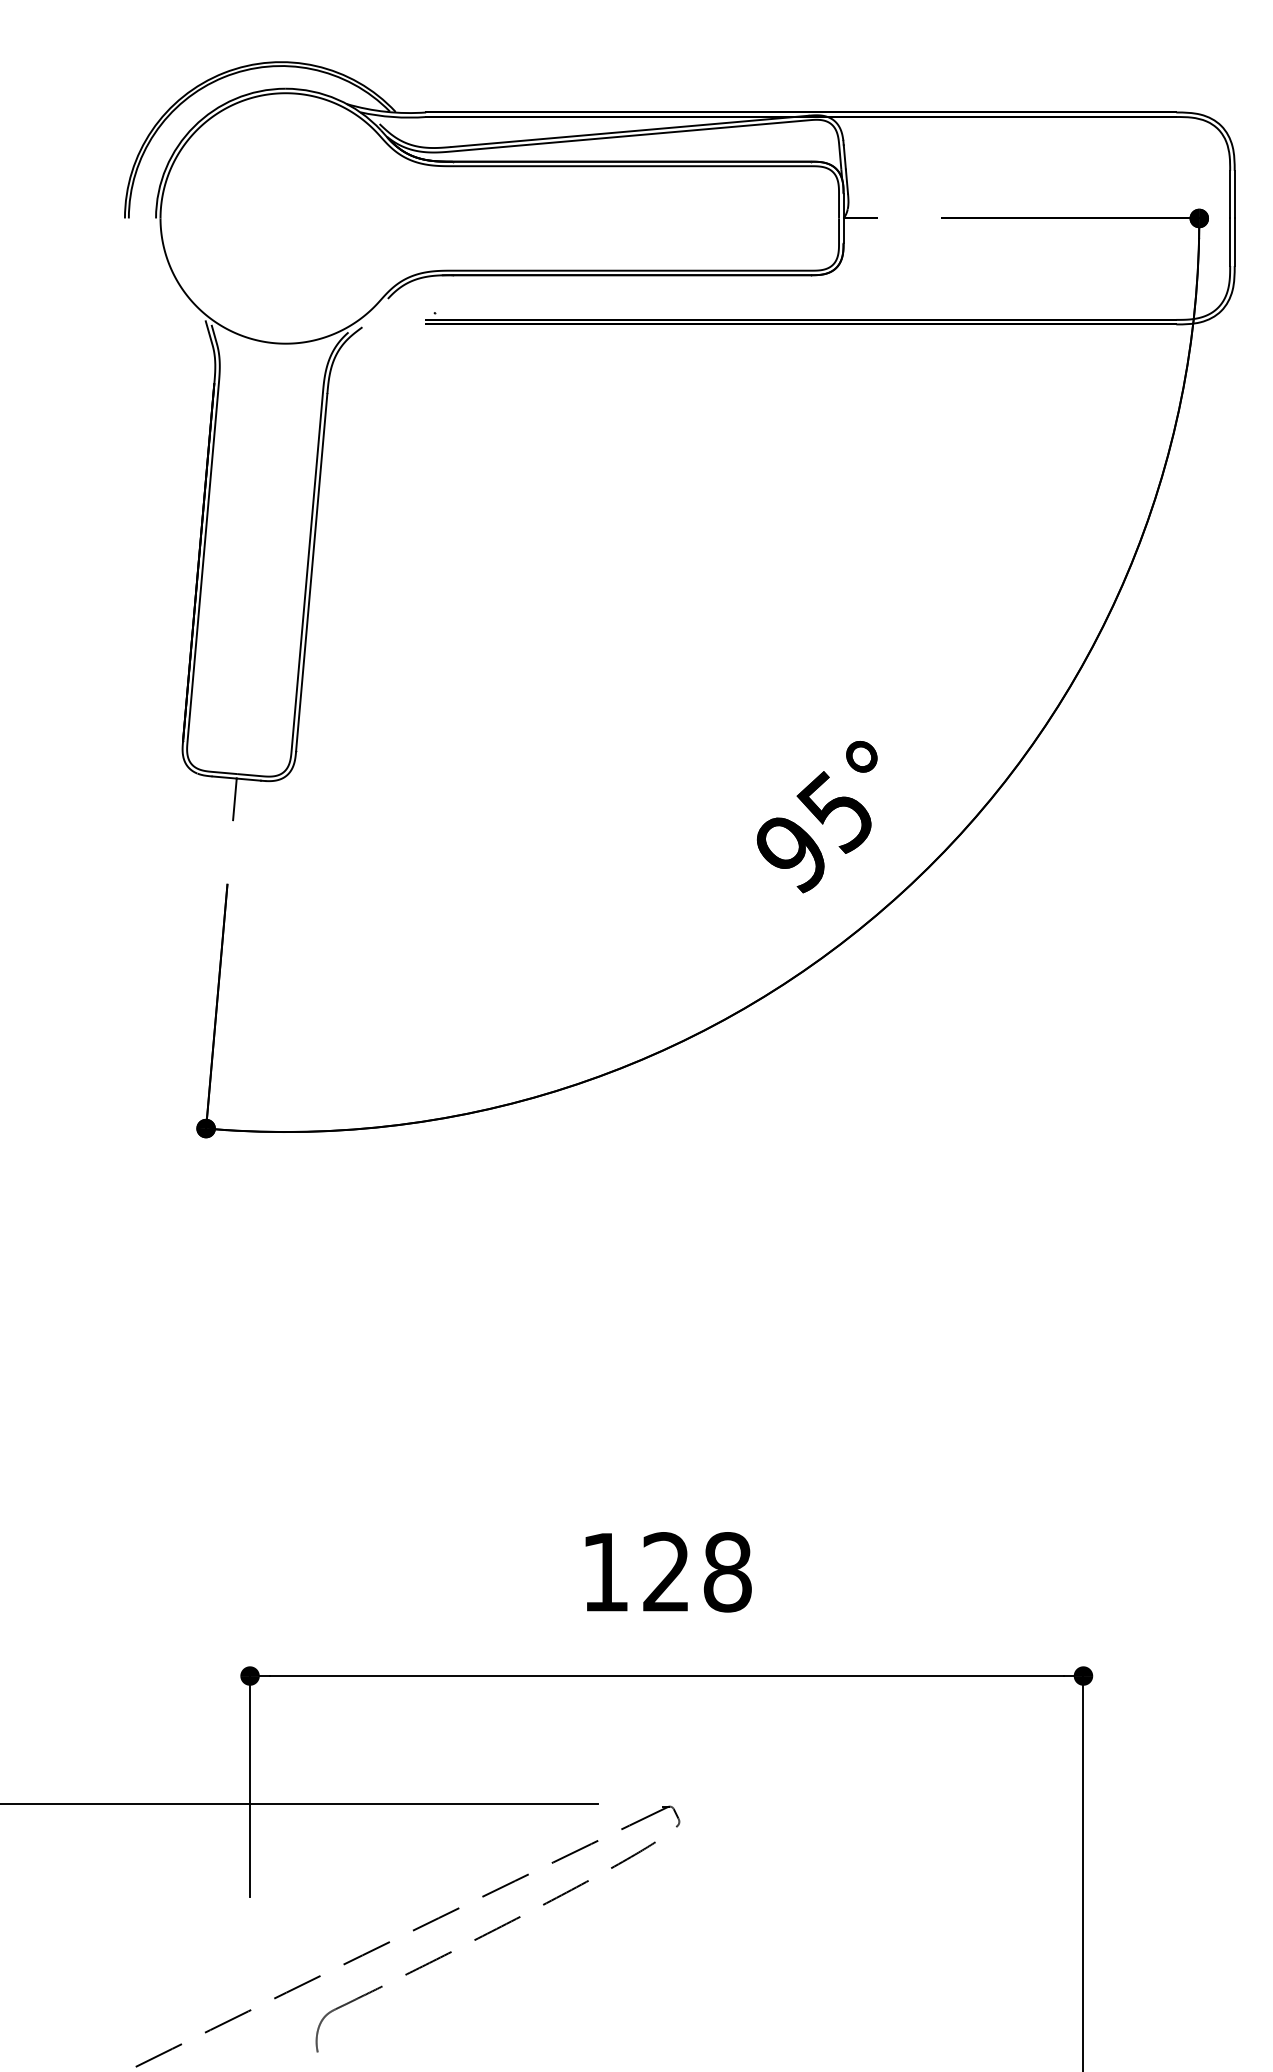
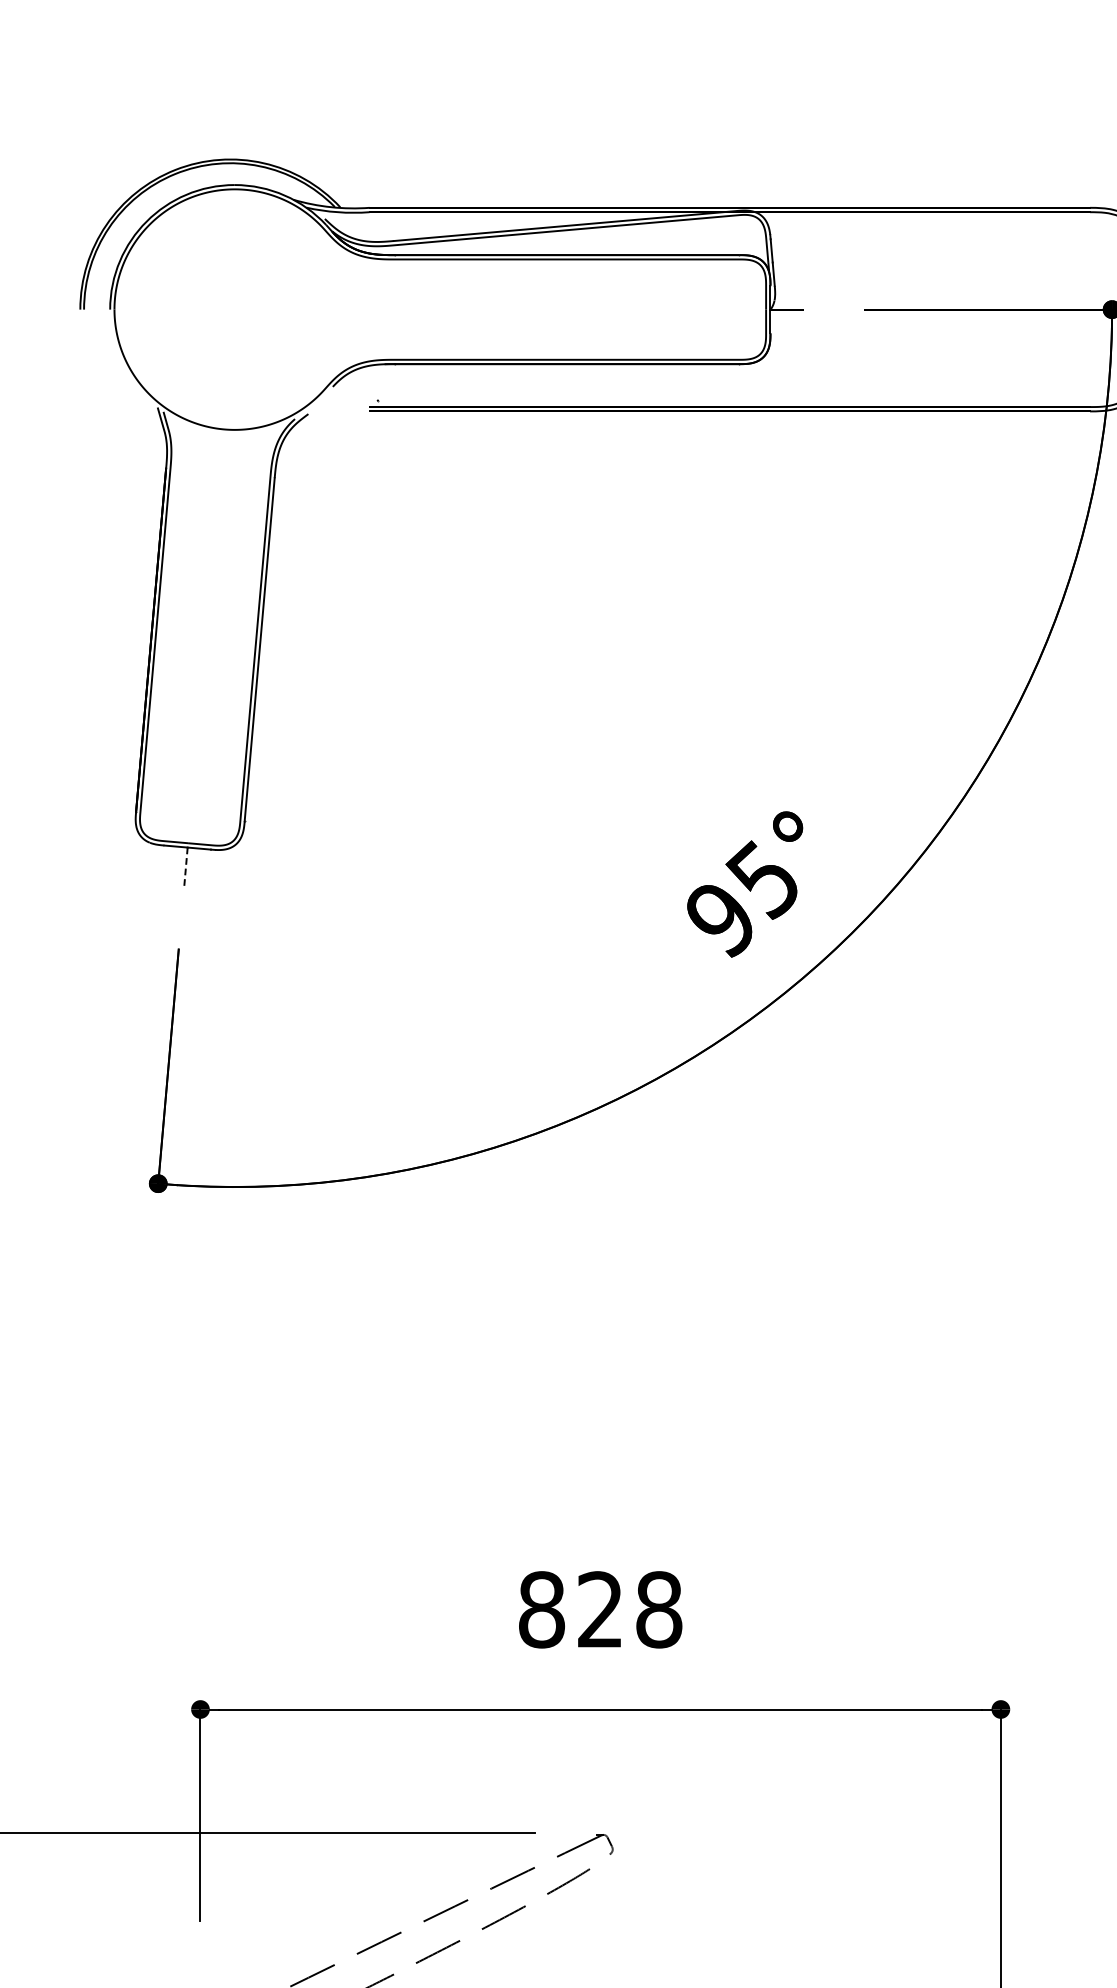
line: (234, 799) -> (185, 867), solid -> dashed
text: (605, 1572) -> (541, 1610), 128 -> 828

